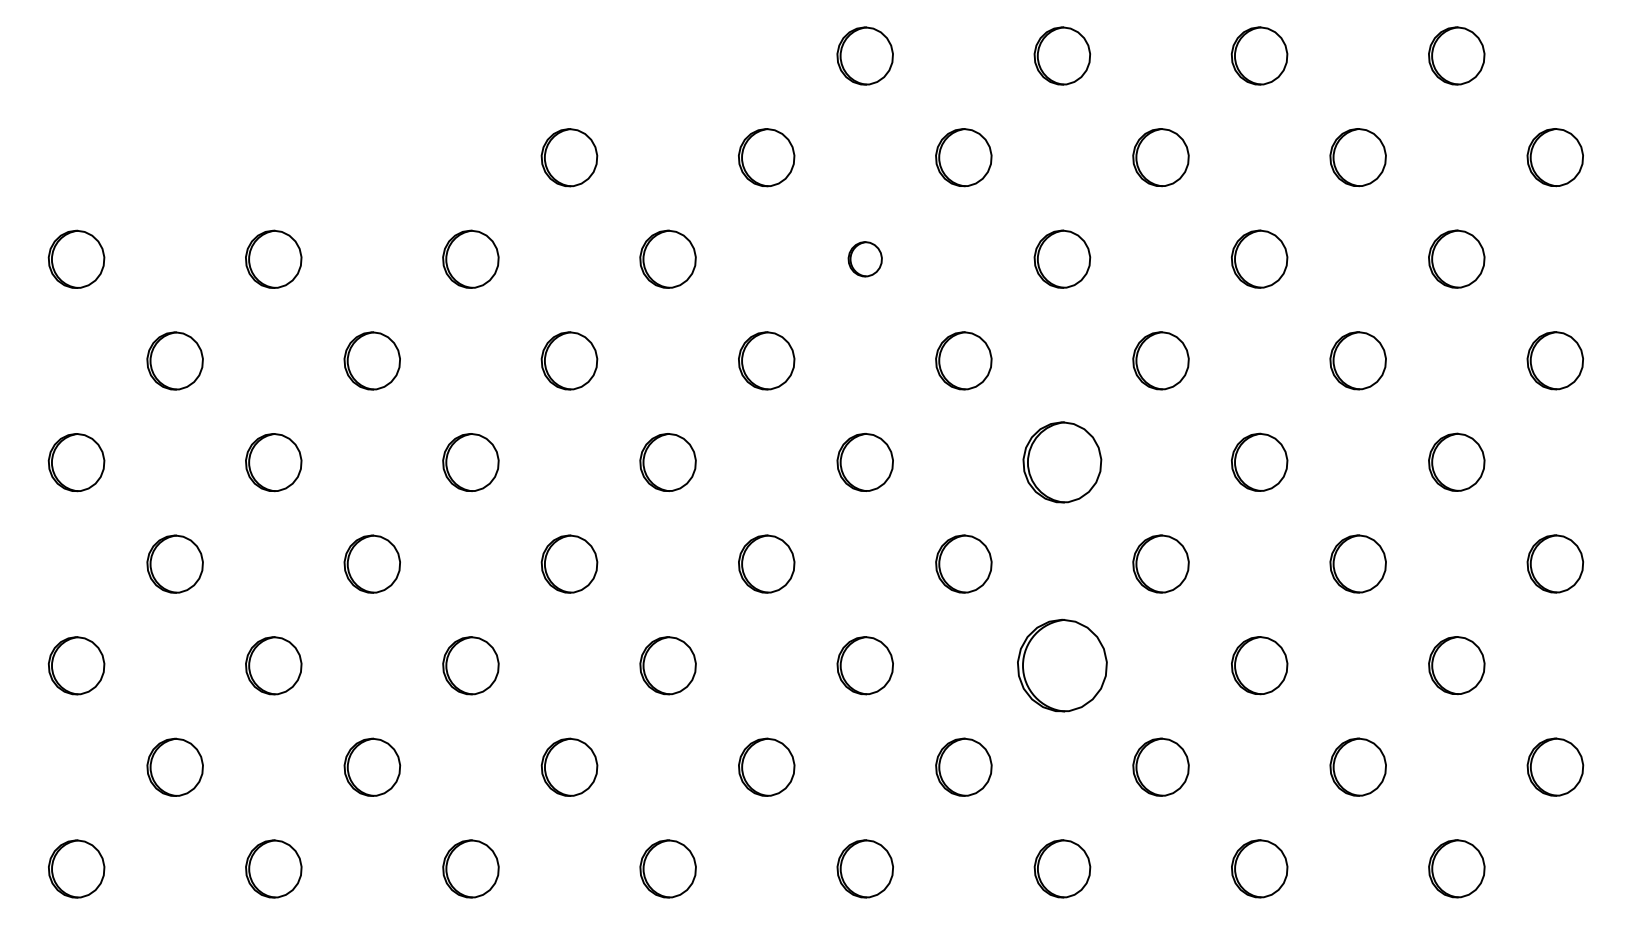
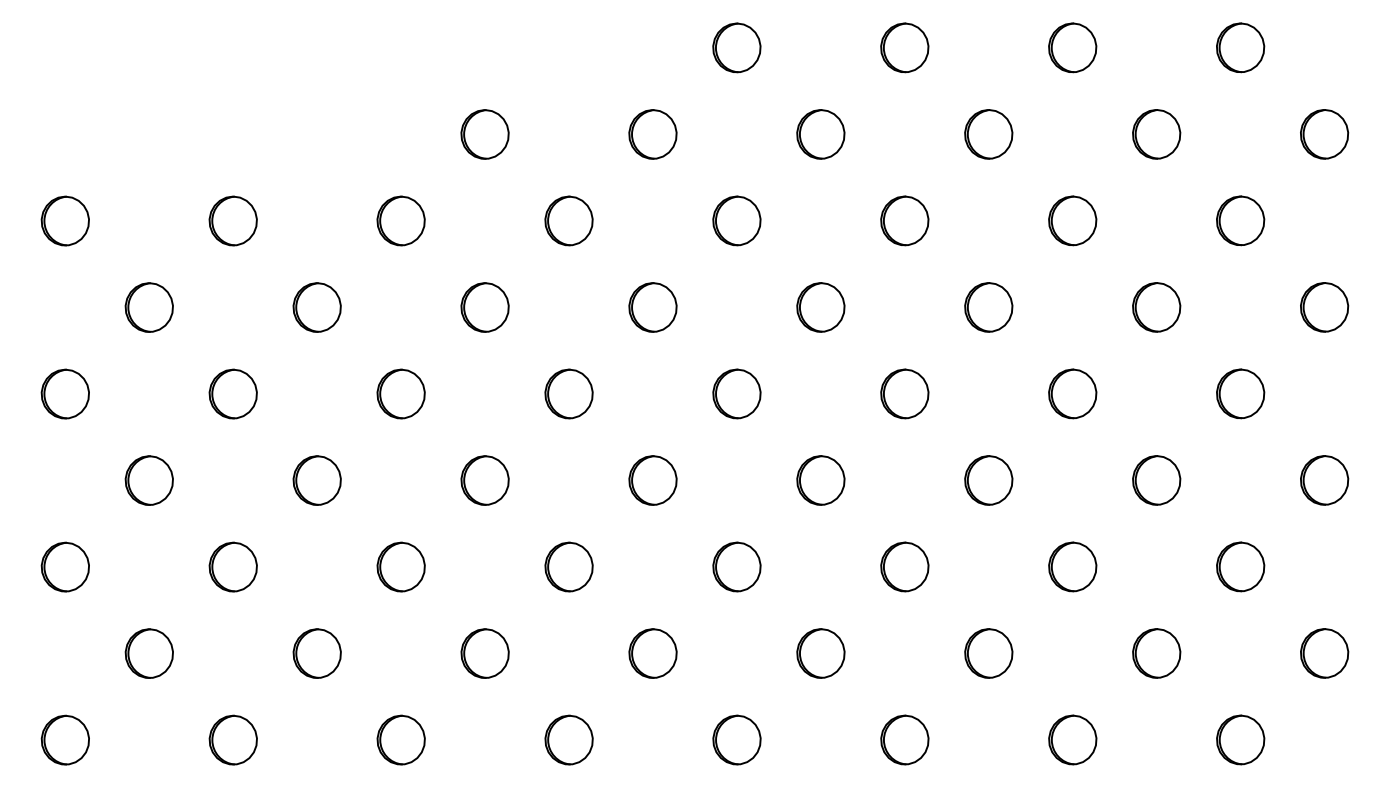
part: (864, 258) -> (736, 220), size x1.67
part: (1062, 461) -> (904, 393), size x0.71
part: (1062, 665) -> (904, 566), size x0.62

